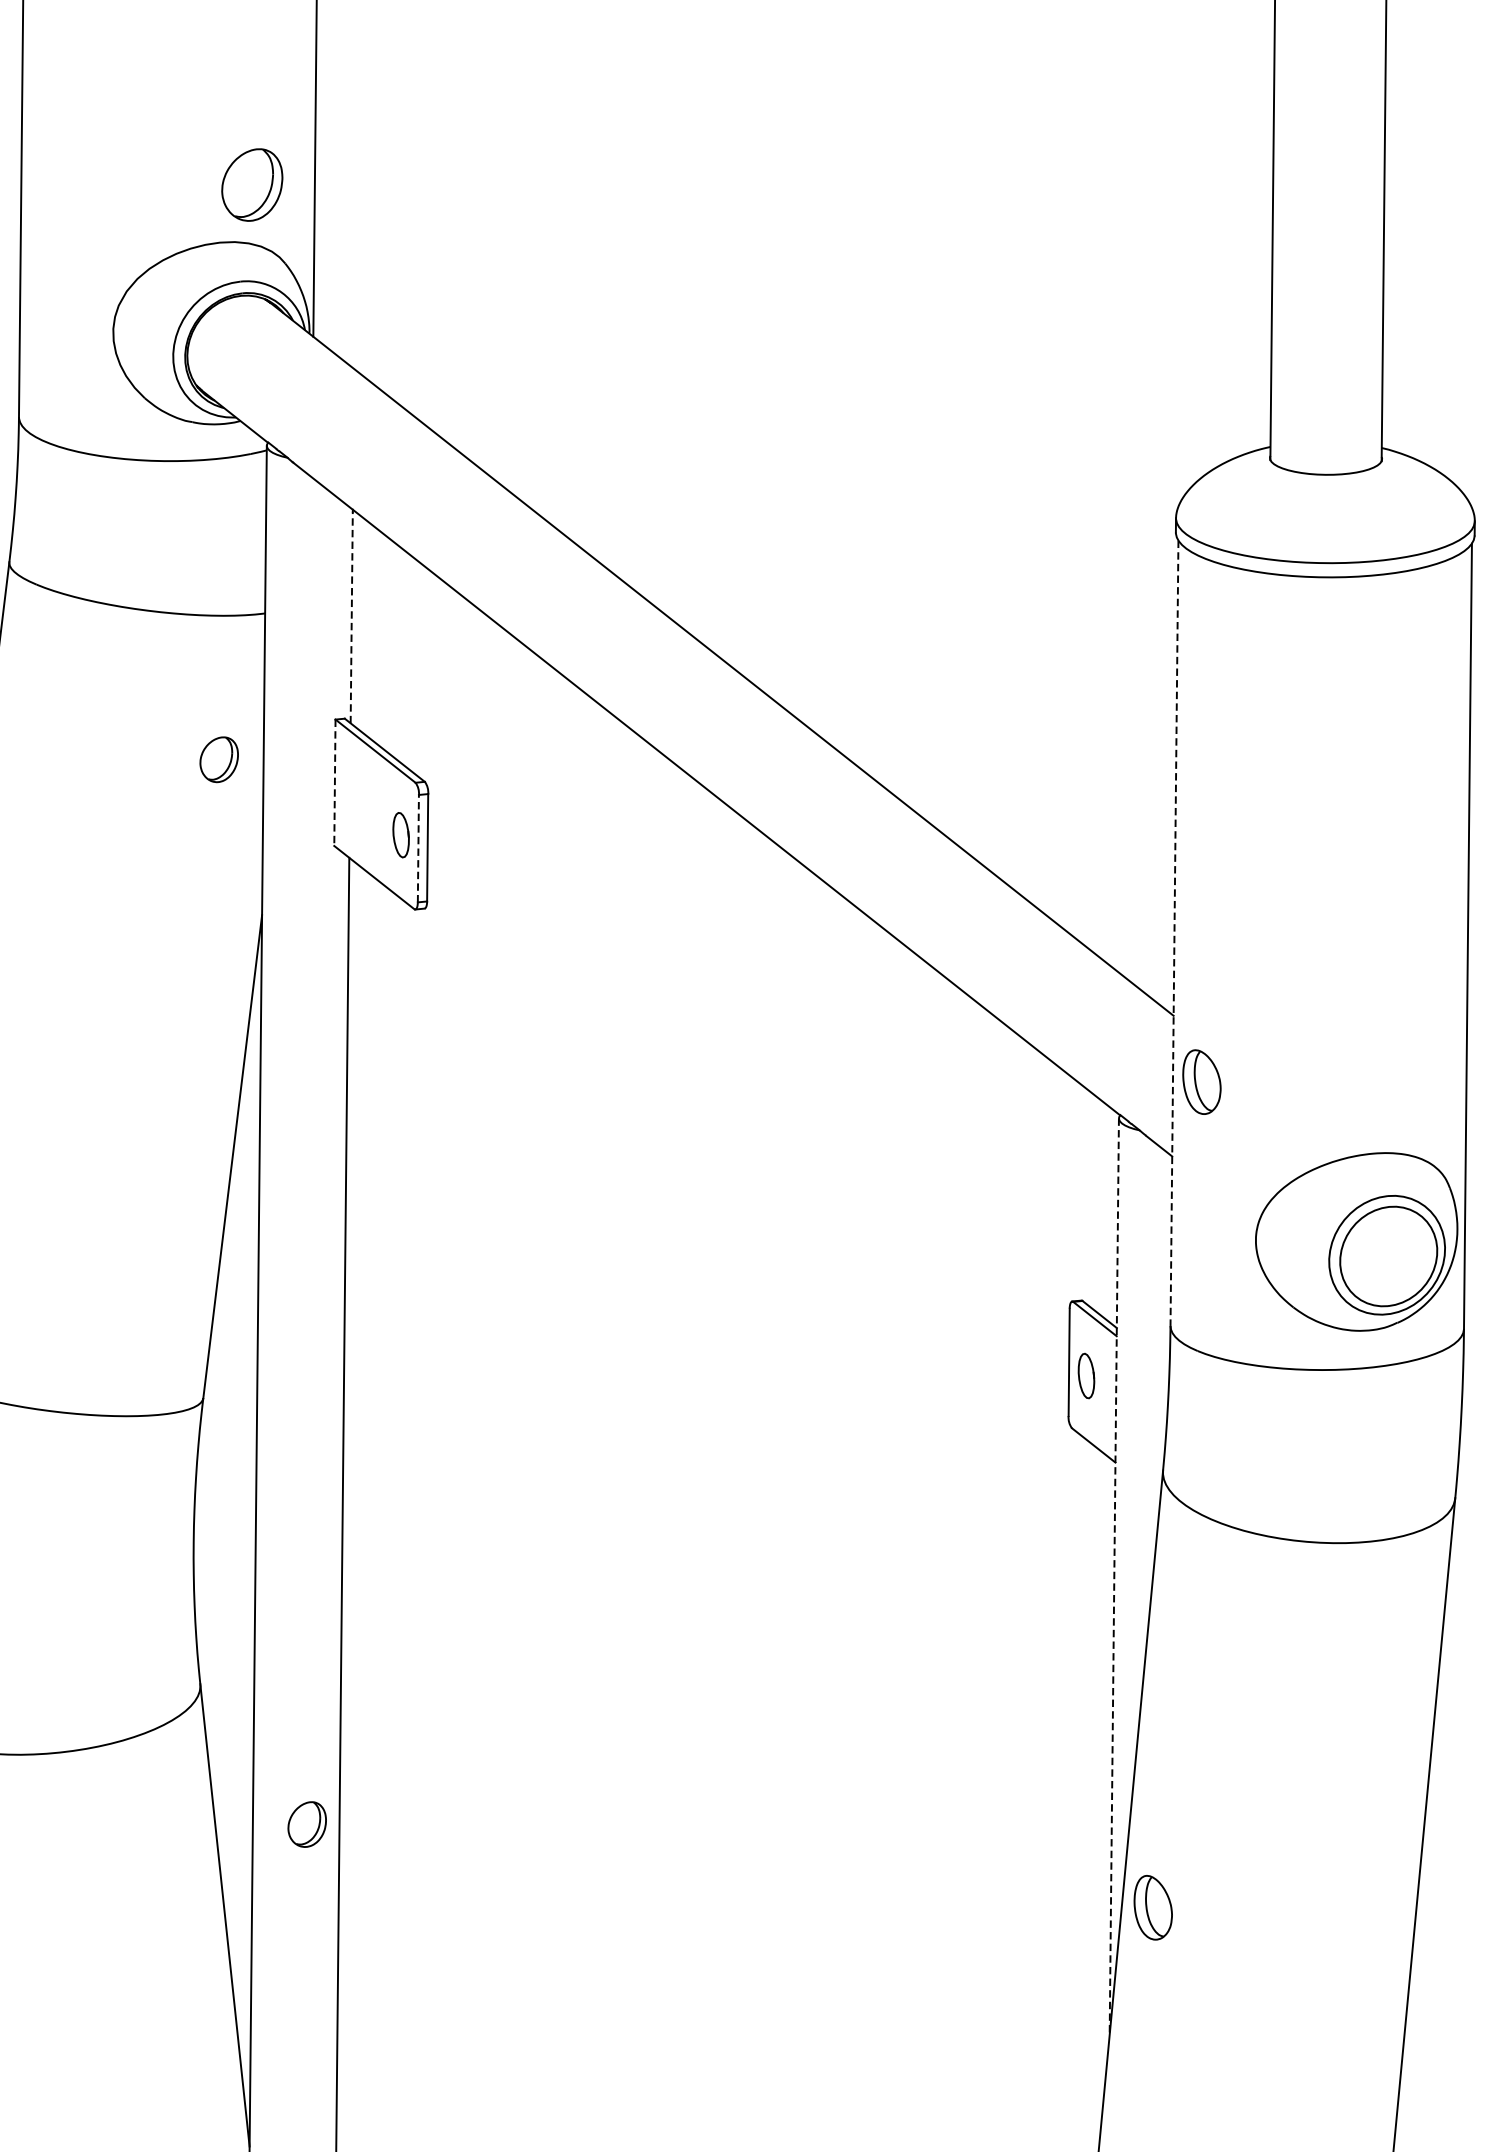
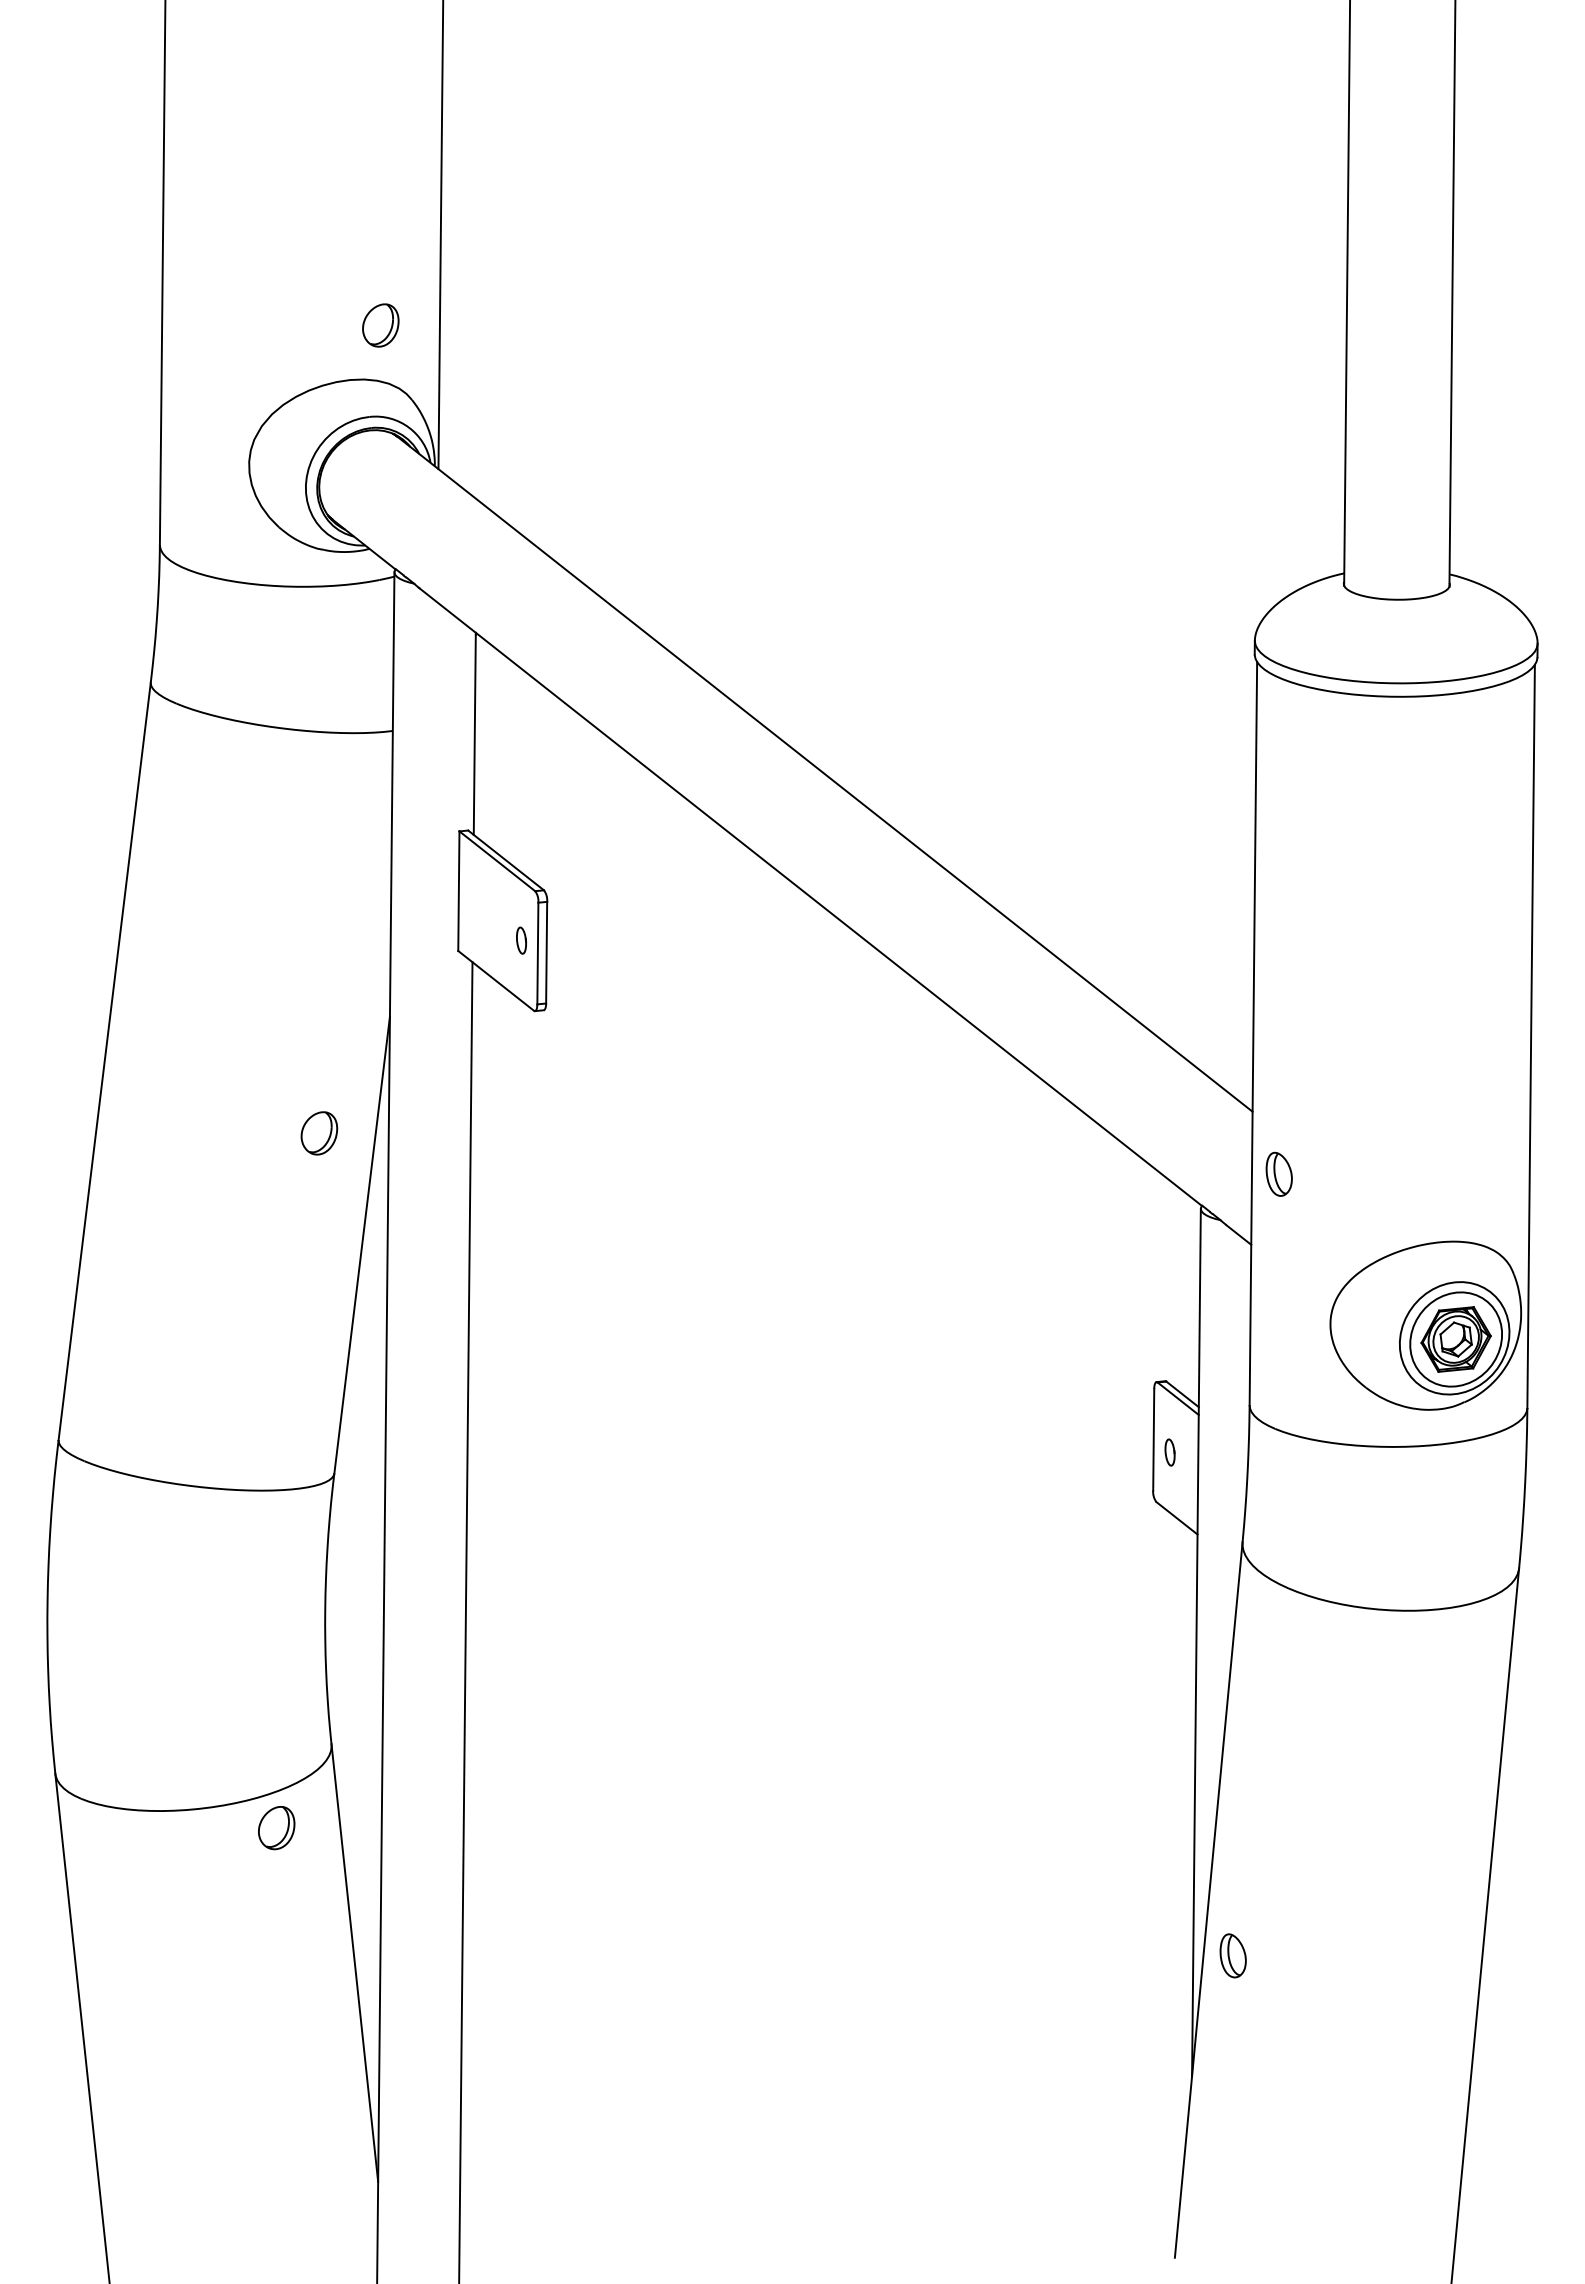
part: (252, 185) -> (380, 325), size x0.62
line: (351, 617) -> (474, 734), dashed -> solid
part: (219, 759) -> (319, 1133), moved
line: (334, 783) -> (458, 891), dashed -> solid
part: (401, 834) -> (521, 940), size x0.62
line: (417, 848) -> (537, 953), dashed -> solid
line: (1174, 933) -> (1253, 1033), dashed -> solid
part: (1201, 1081) -> (1278, 1173), size x0.71
part: (1388, 1256) -> (1455, 1339), added
part: (1085, 1375) -> (1169, 1452), size x0.62
line: (1114, 1576) -> (1196, 1642), dashed -> solid
part: (307, 1825) -> (276, 1828), moved
part: (1152, 1907) -> (1232, 1955), size x0.71

